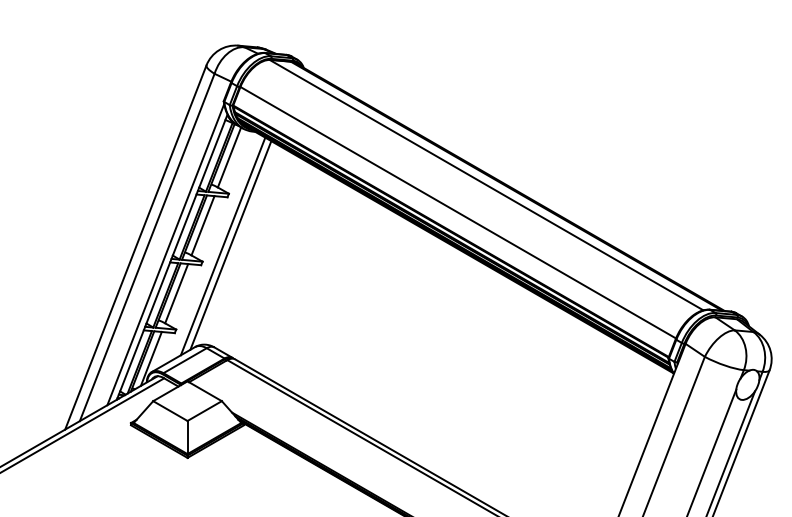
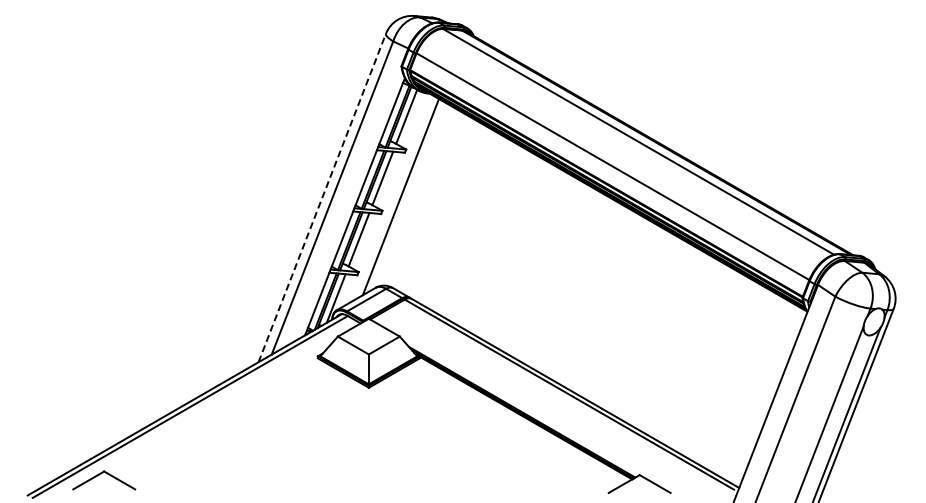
line: (230, 245) -> (407, 196), removed
line: (136, 246) -> (322, 197), solid -> dashed
line: (164, 254) -> (348, 204), removed

